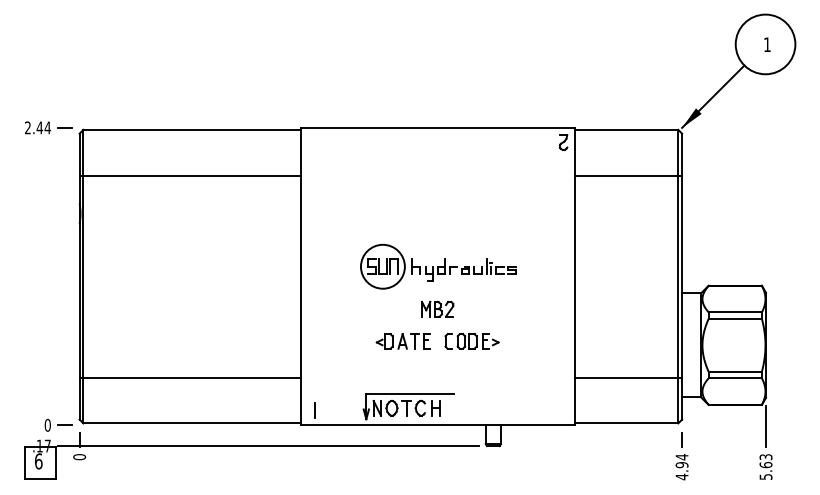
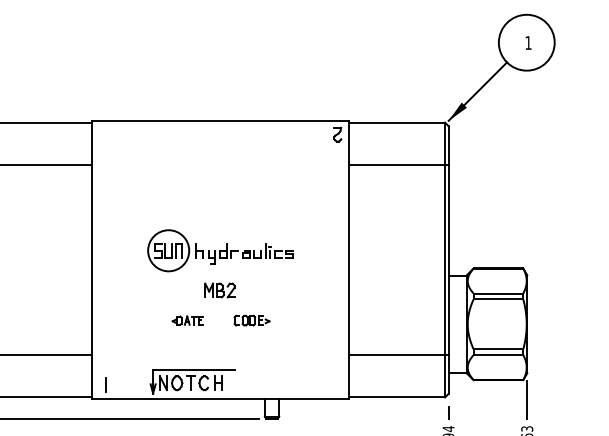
part: (402, 341) -> (186, 320), size x0.6
part: (471, 341) -> (251, 320), size x0.7

